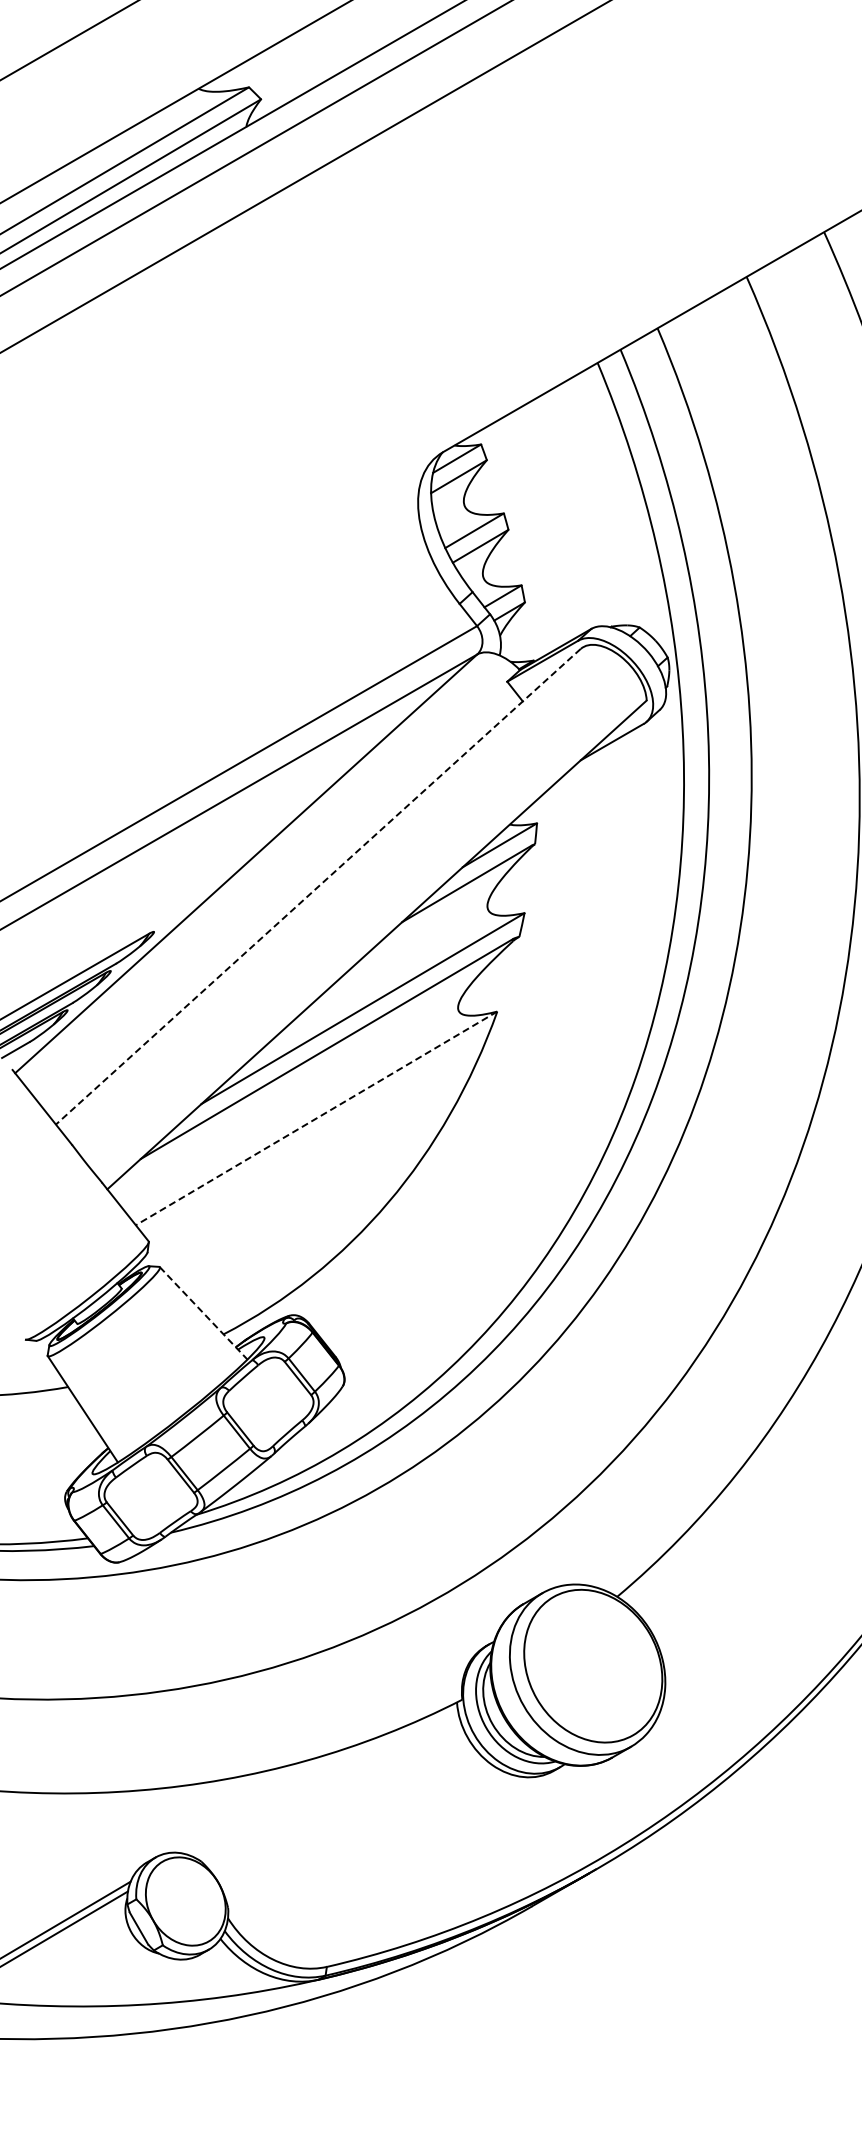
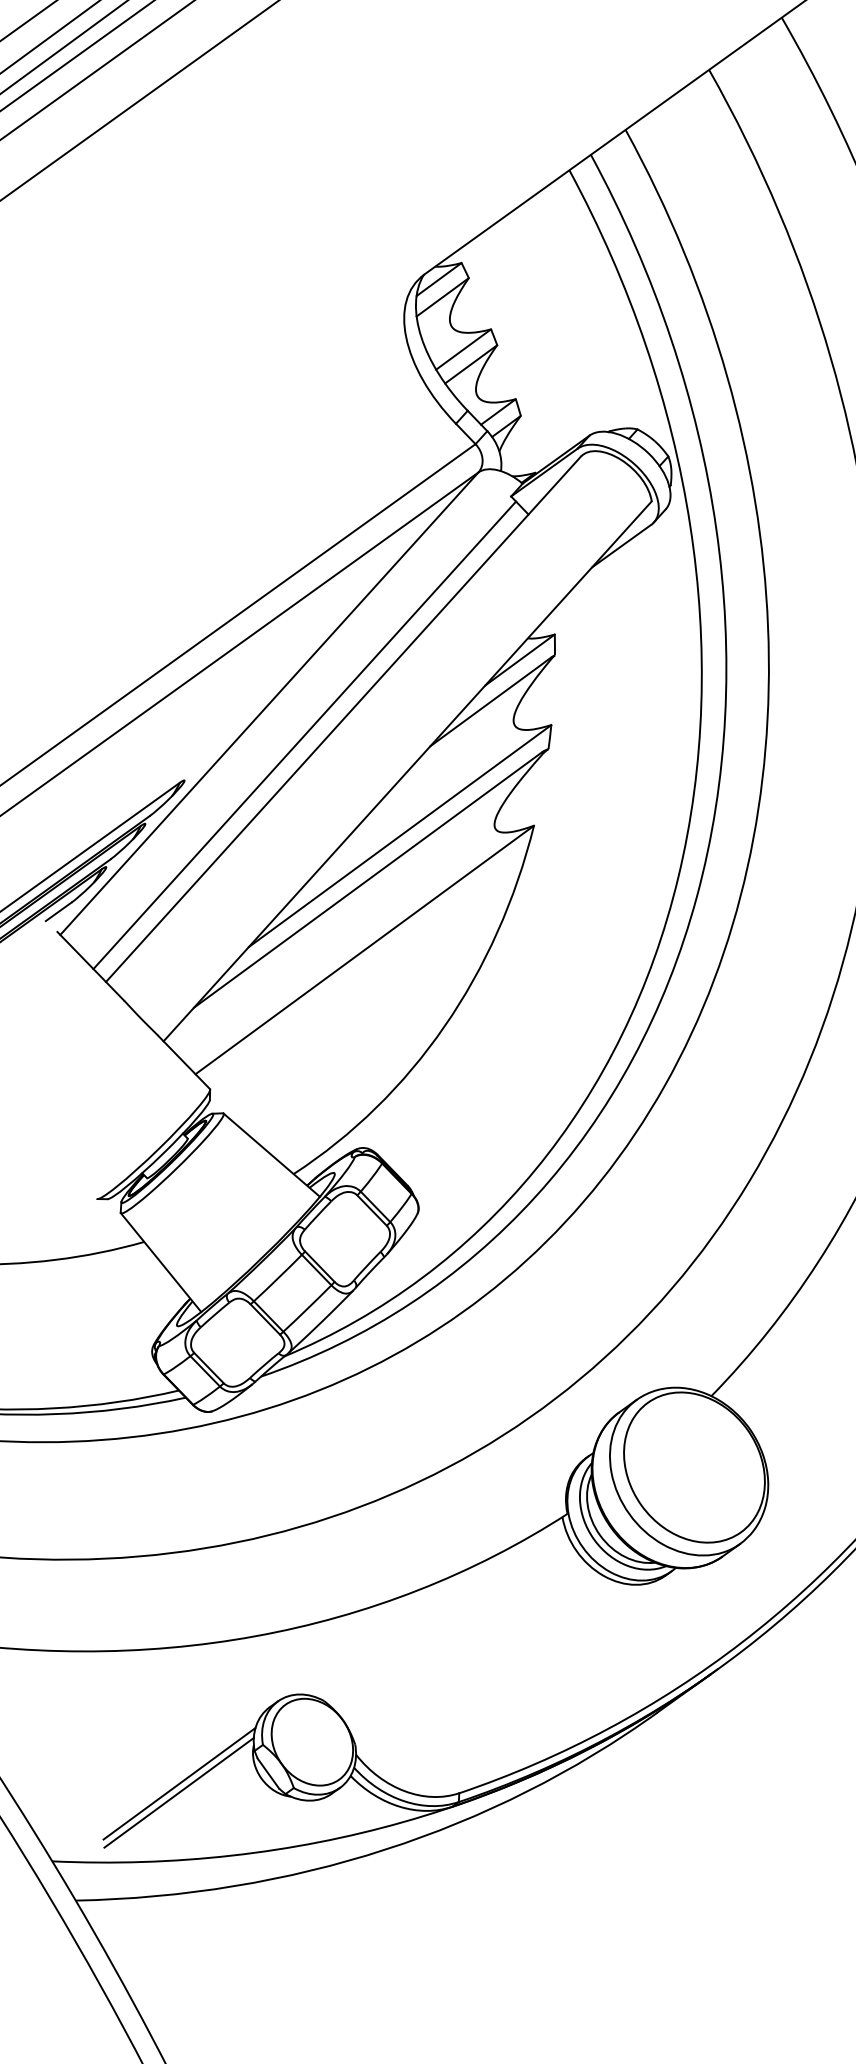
line: (317, 887) -> (342, 720), dashed -> solid
line: (277, 898) -> (304, 735), added
line: (316, 1118) -> (364, 950), dashed -> solid
line: (203, 1313) -> (271, 1155), dashed -> solid

